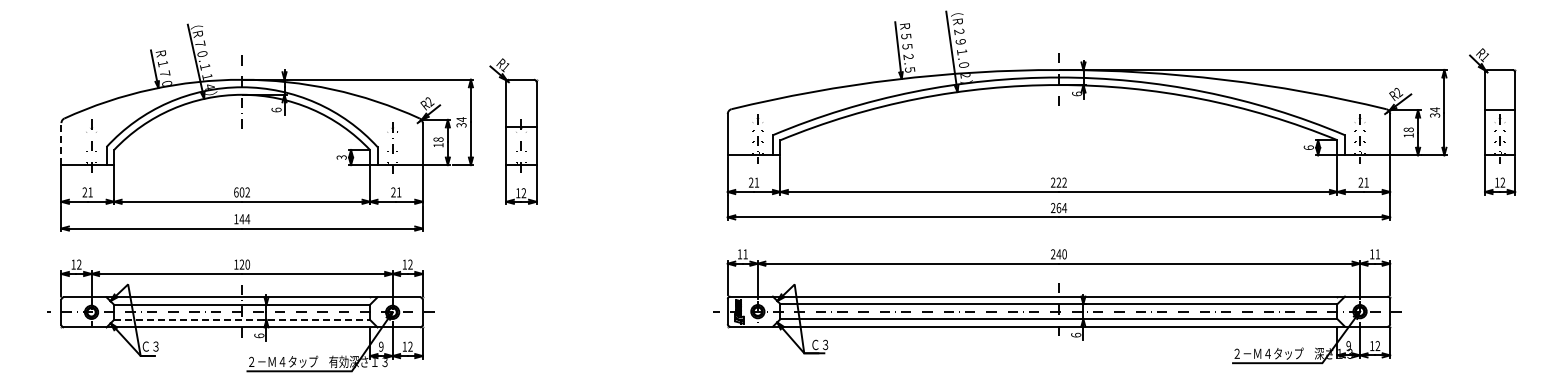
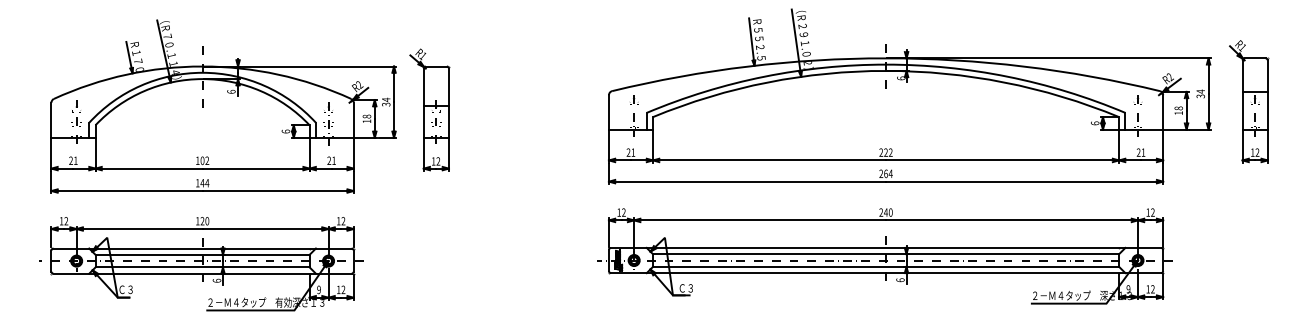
line: (61, 144) -> (51, 120), dashed -> solid
text: (341, 157) -> (285, 131), 3 -> 6
text: (236, 192) -> (197, 160), 602 -> 102
text: (745, 254) -> (623, 212), 11 -> 12
text: (1377, 254) -> (1152, 212), 11 -> 12
line: (242, 319) -> (202, 267), dashed -> solid

